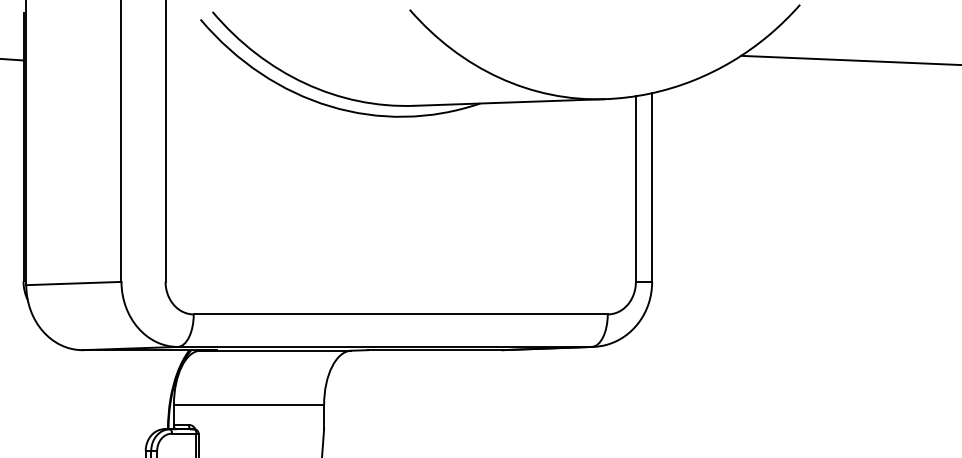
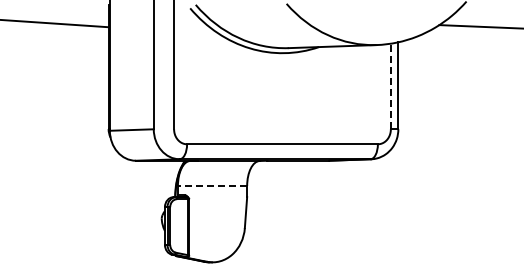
line: (635, 189) -> (390, 86), solid -> dashed
line: (248, 406) -> (212, 186), solid -> dashed

